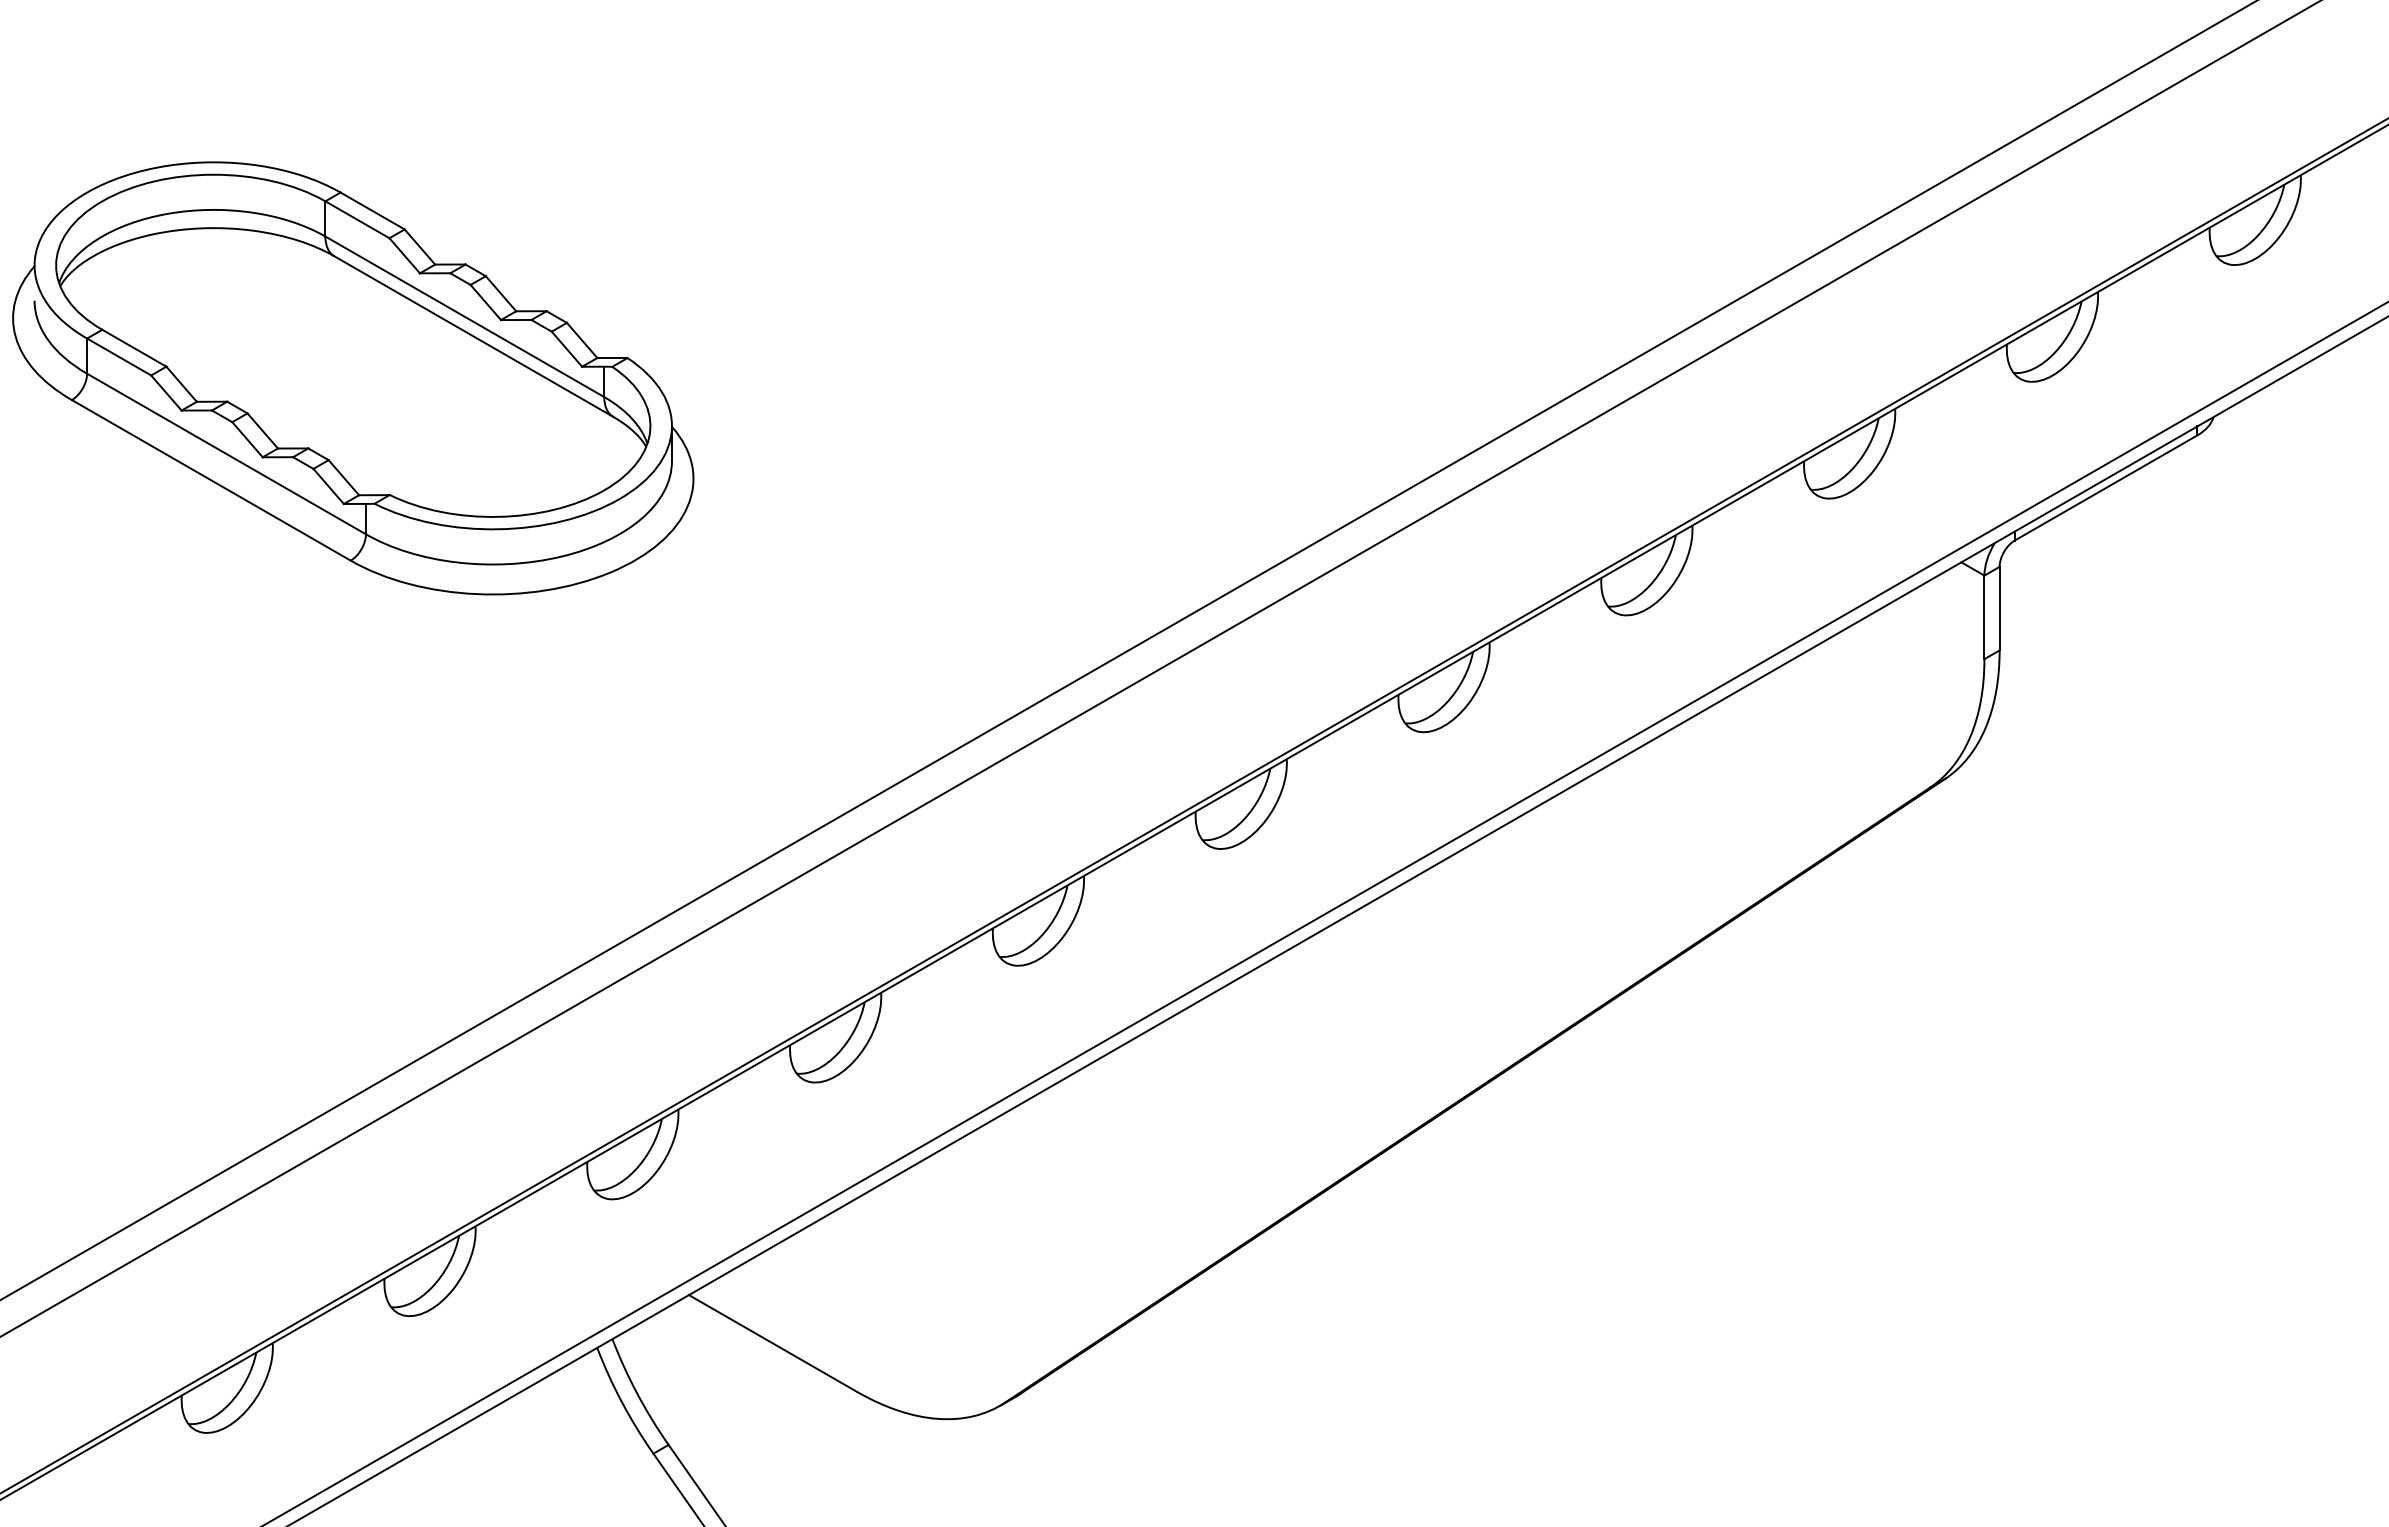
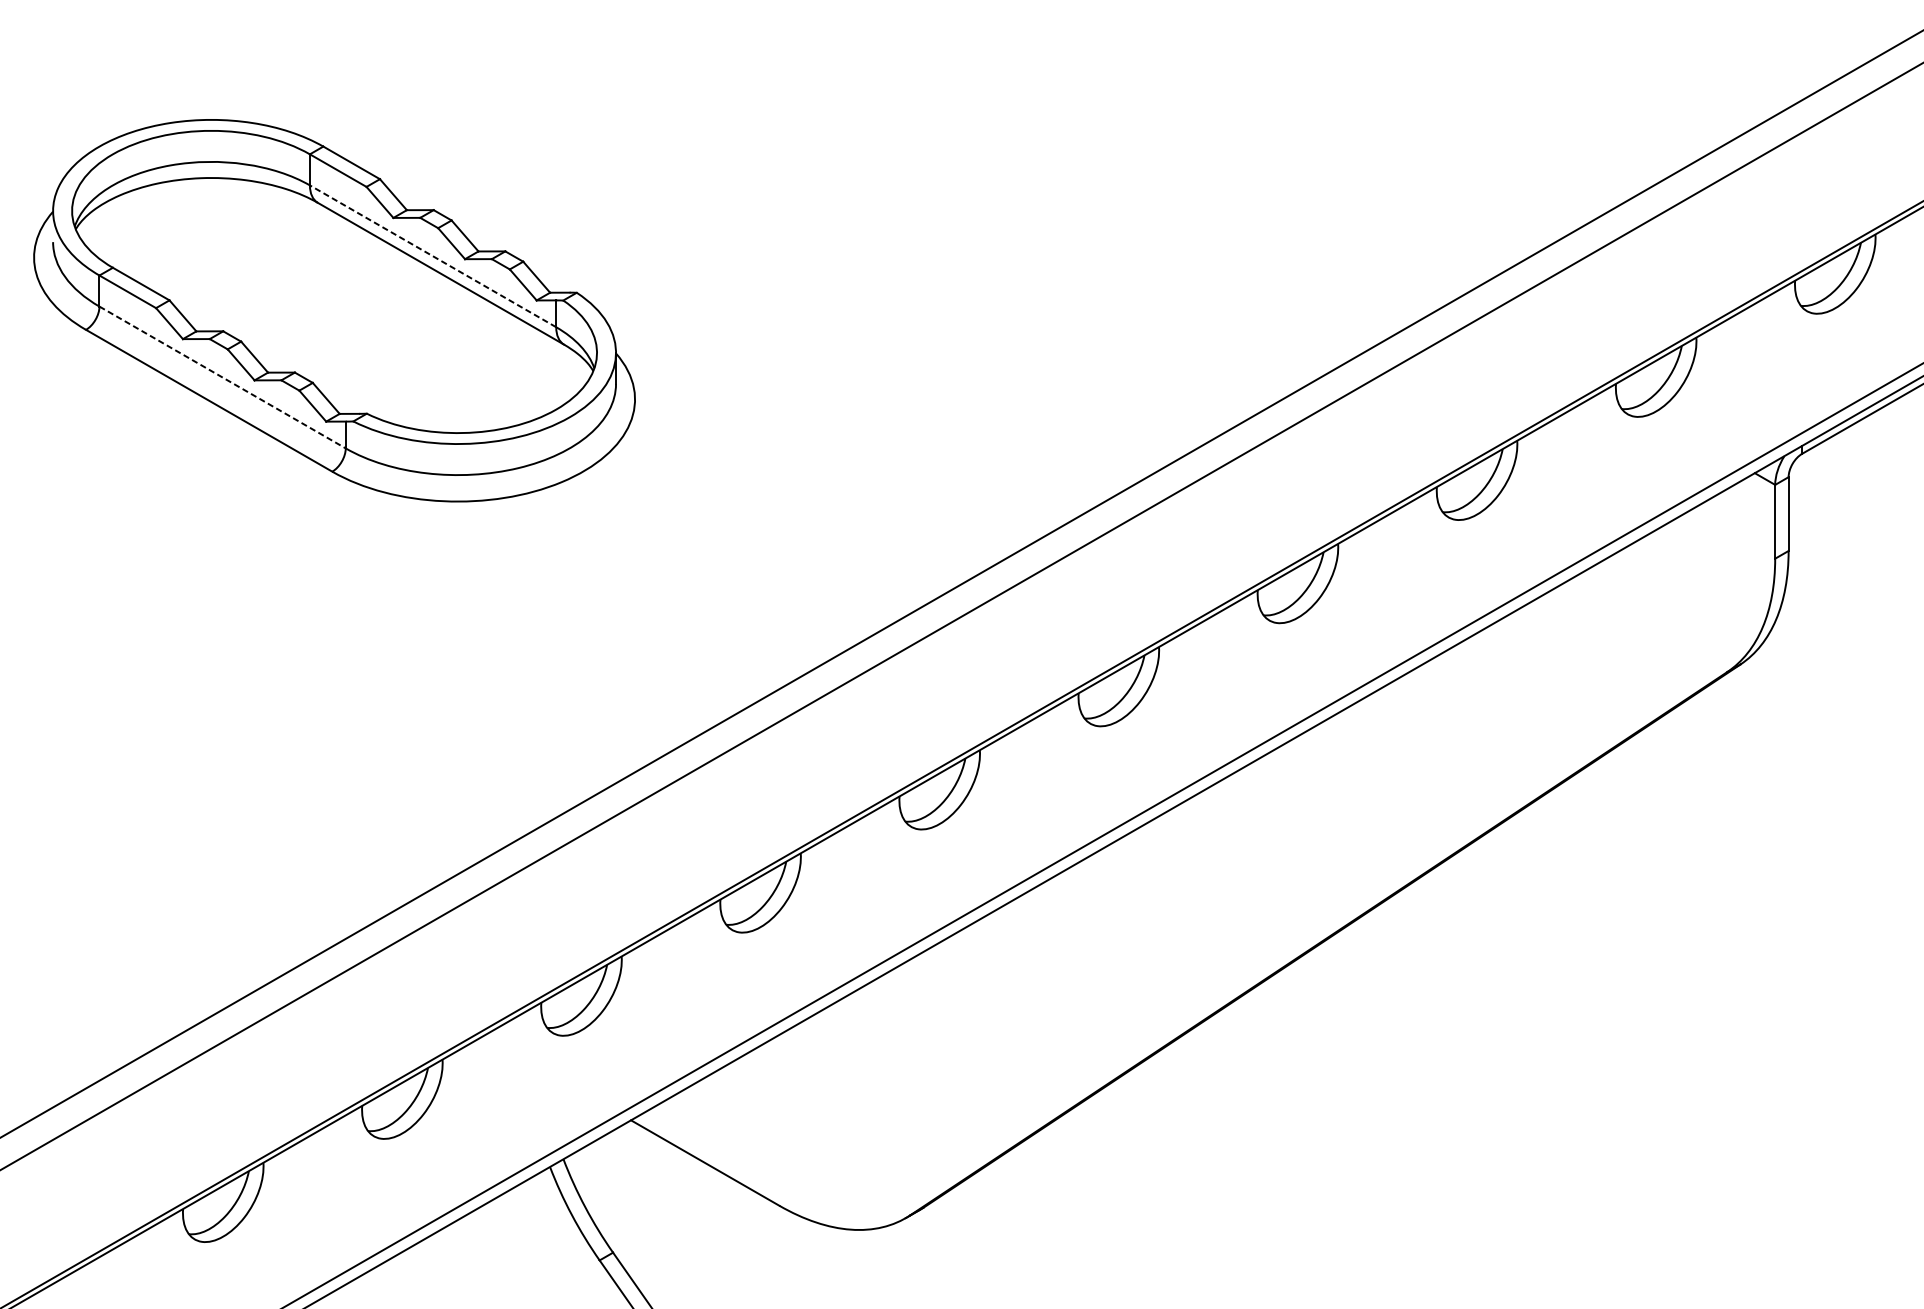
line: (464, 316) -> (432, 256), solid -> dashed
line: (226, 454) -> (222, 377), solid -> dashed

